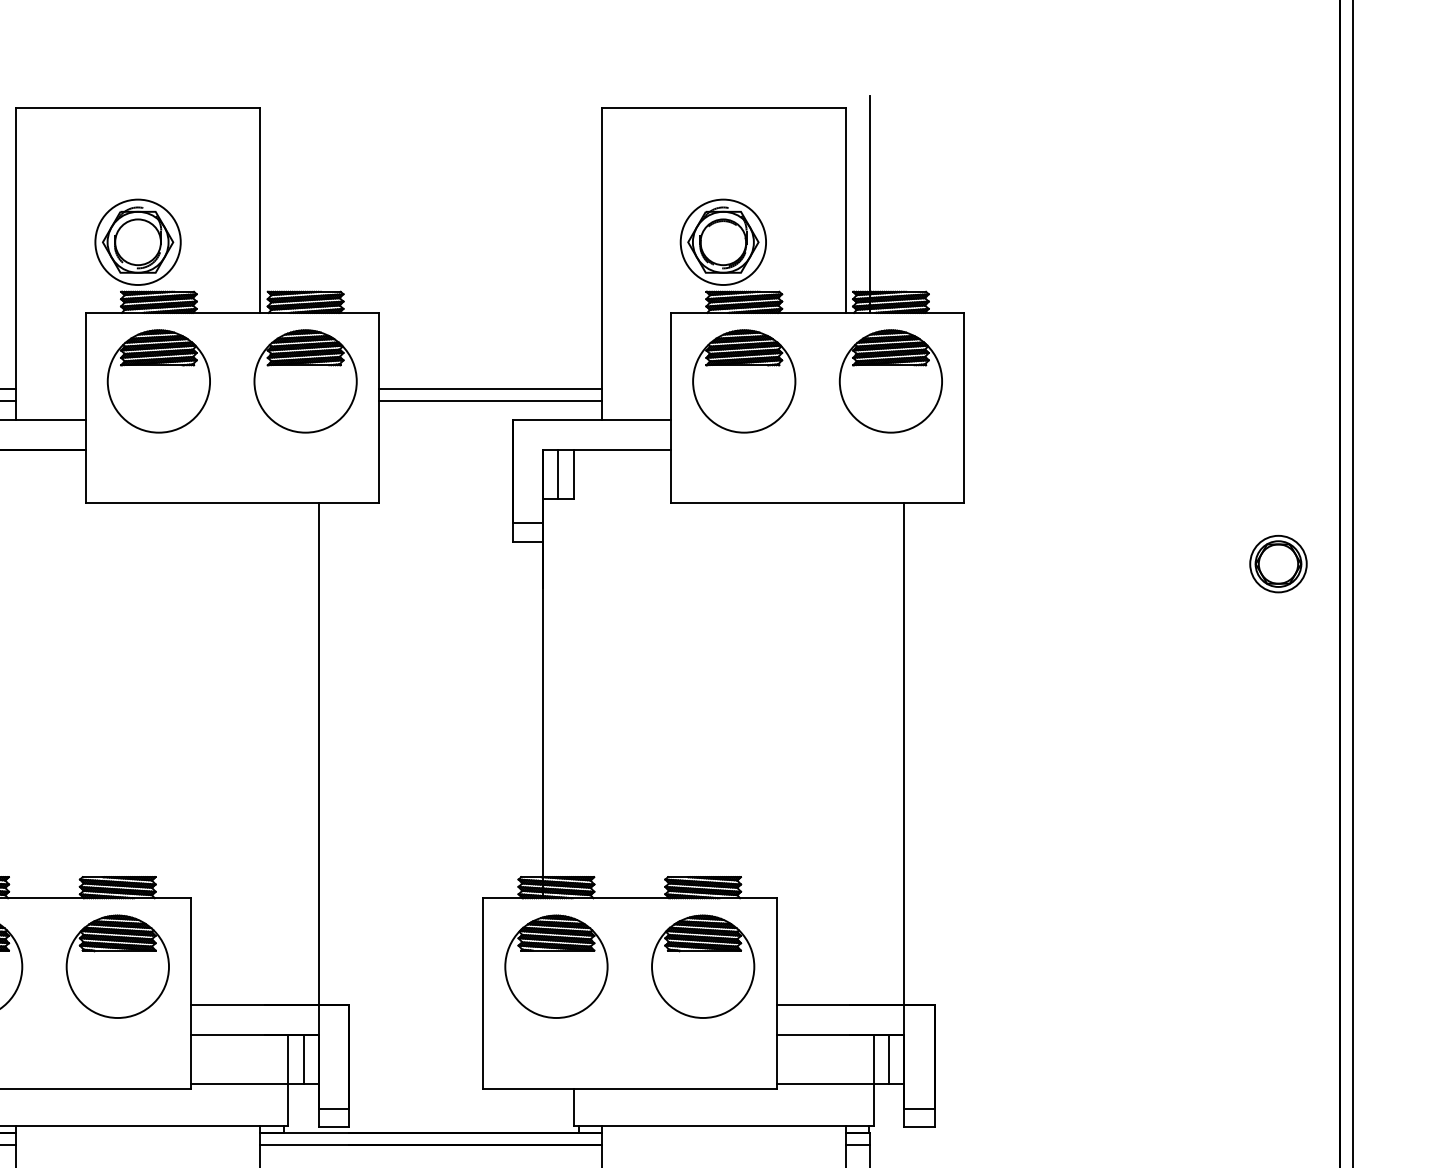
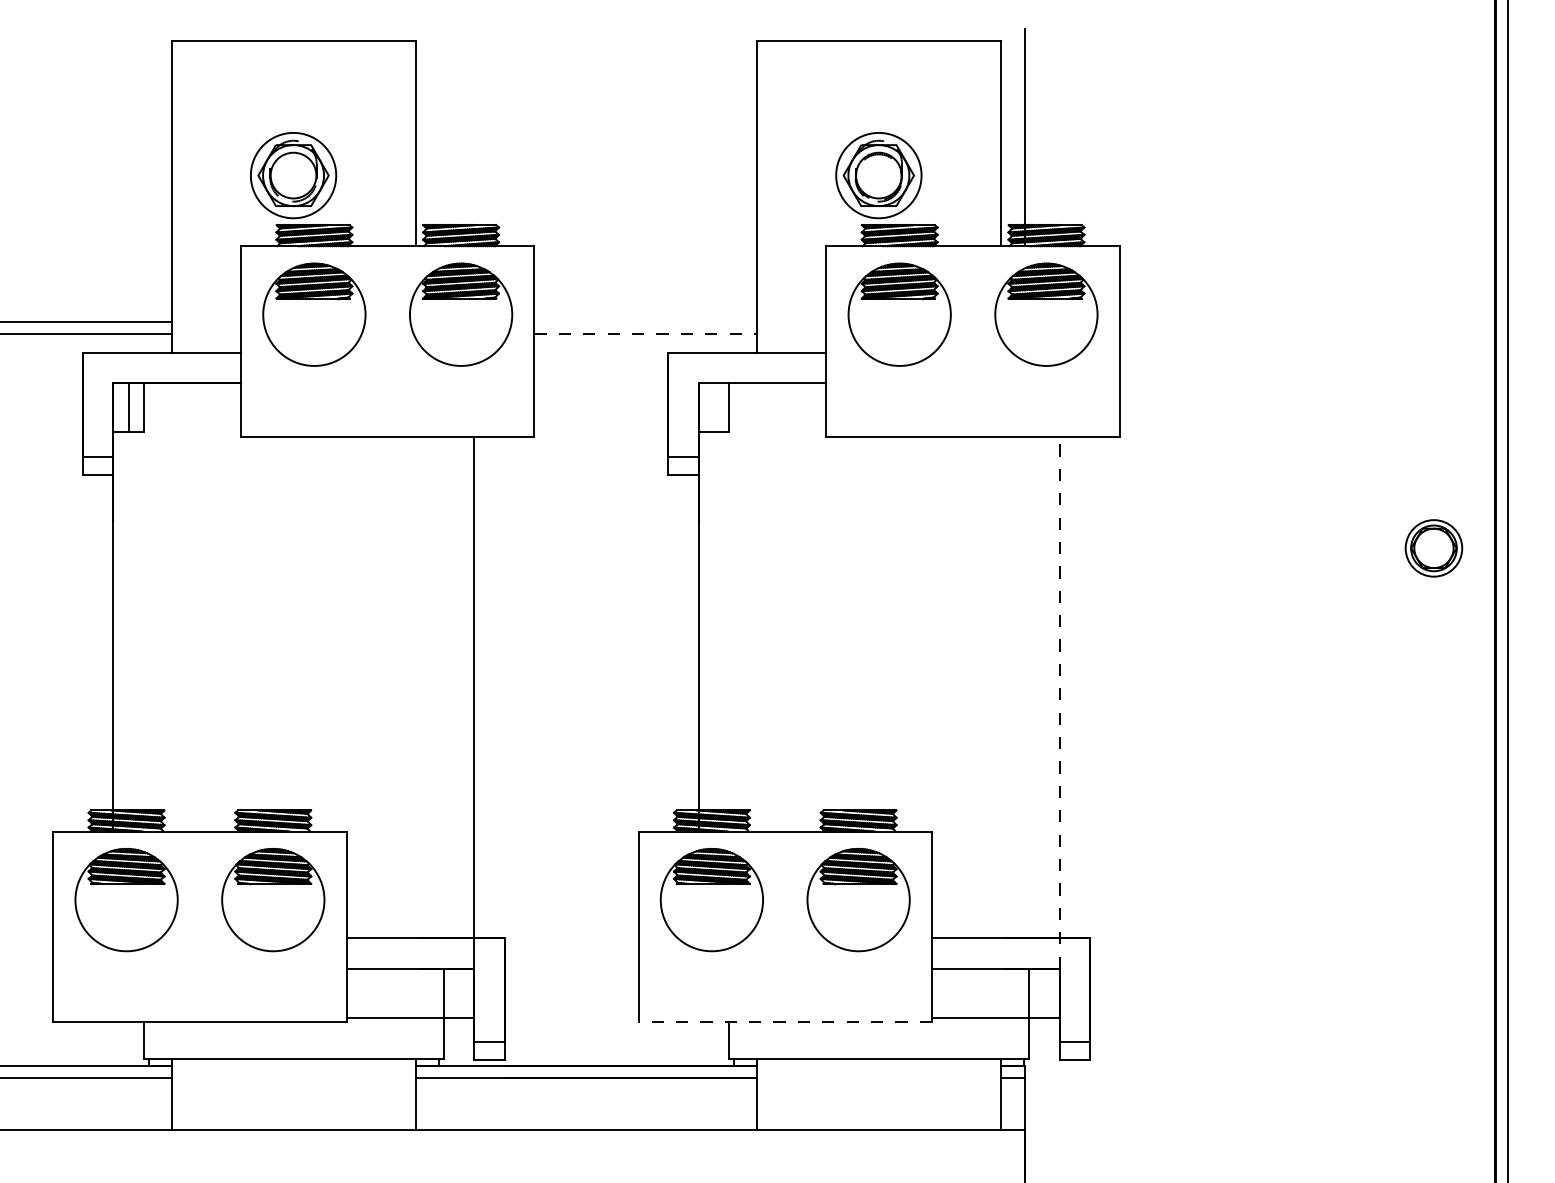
line: (490, 388) -> (645, 321), removed
line: (491, 401) -> (646, 334), solid -> dashed
line: (558, 474) -> (713, 407), removed
part: (1278, 564) -> (1433, 548), moved
line: (904, 769) -> (1059, 702), solid -> dashed
line: (304, 1059) -> (459, 992), removed
line: (889, 1059) -> (1044, 992), removed
line: (630, 1089) -> (785, 1022), solid -> dashed

